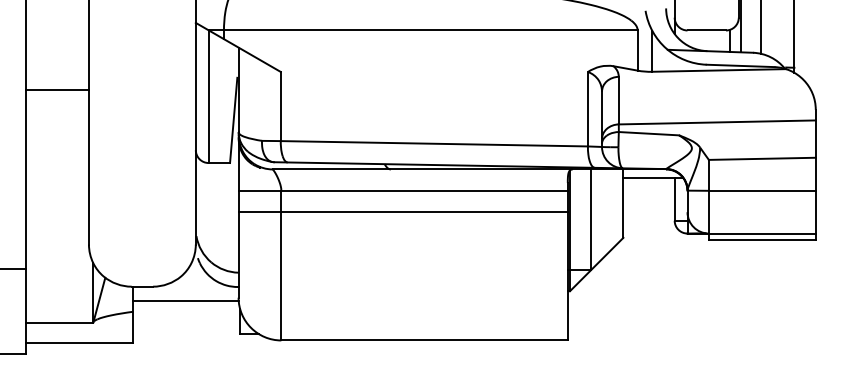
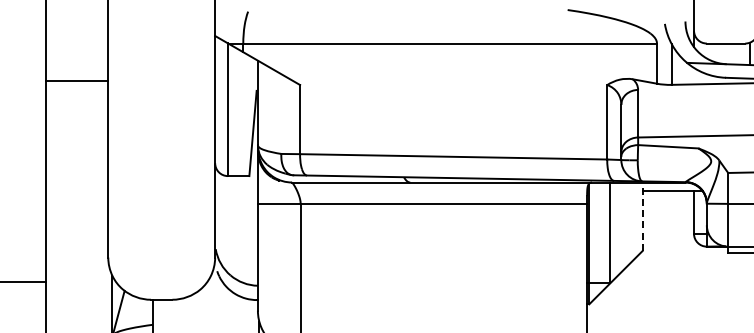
line: (57, 90) -> (76, 81), moved
line: (623, 203) -> (642, 216), solid -> dashed
line: (402, 212) -> (421, 225), removed
line: (185, 300) -> (204, 313), removed

